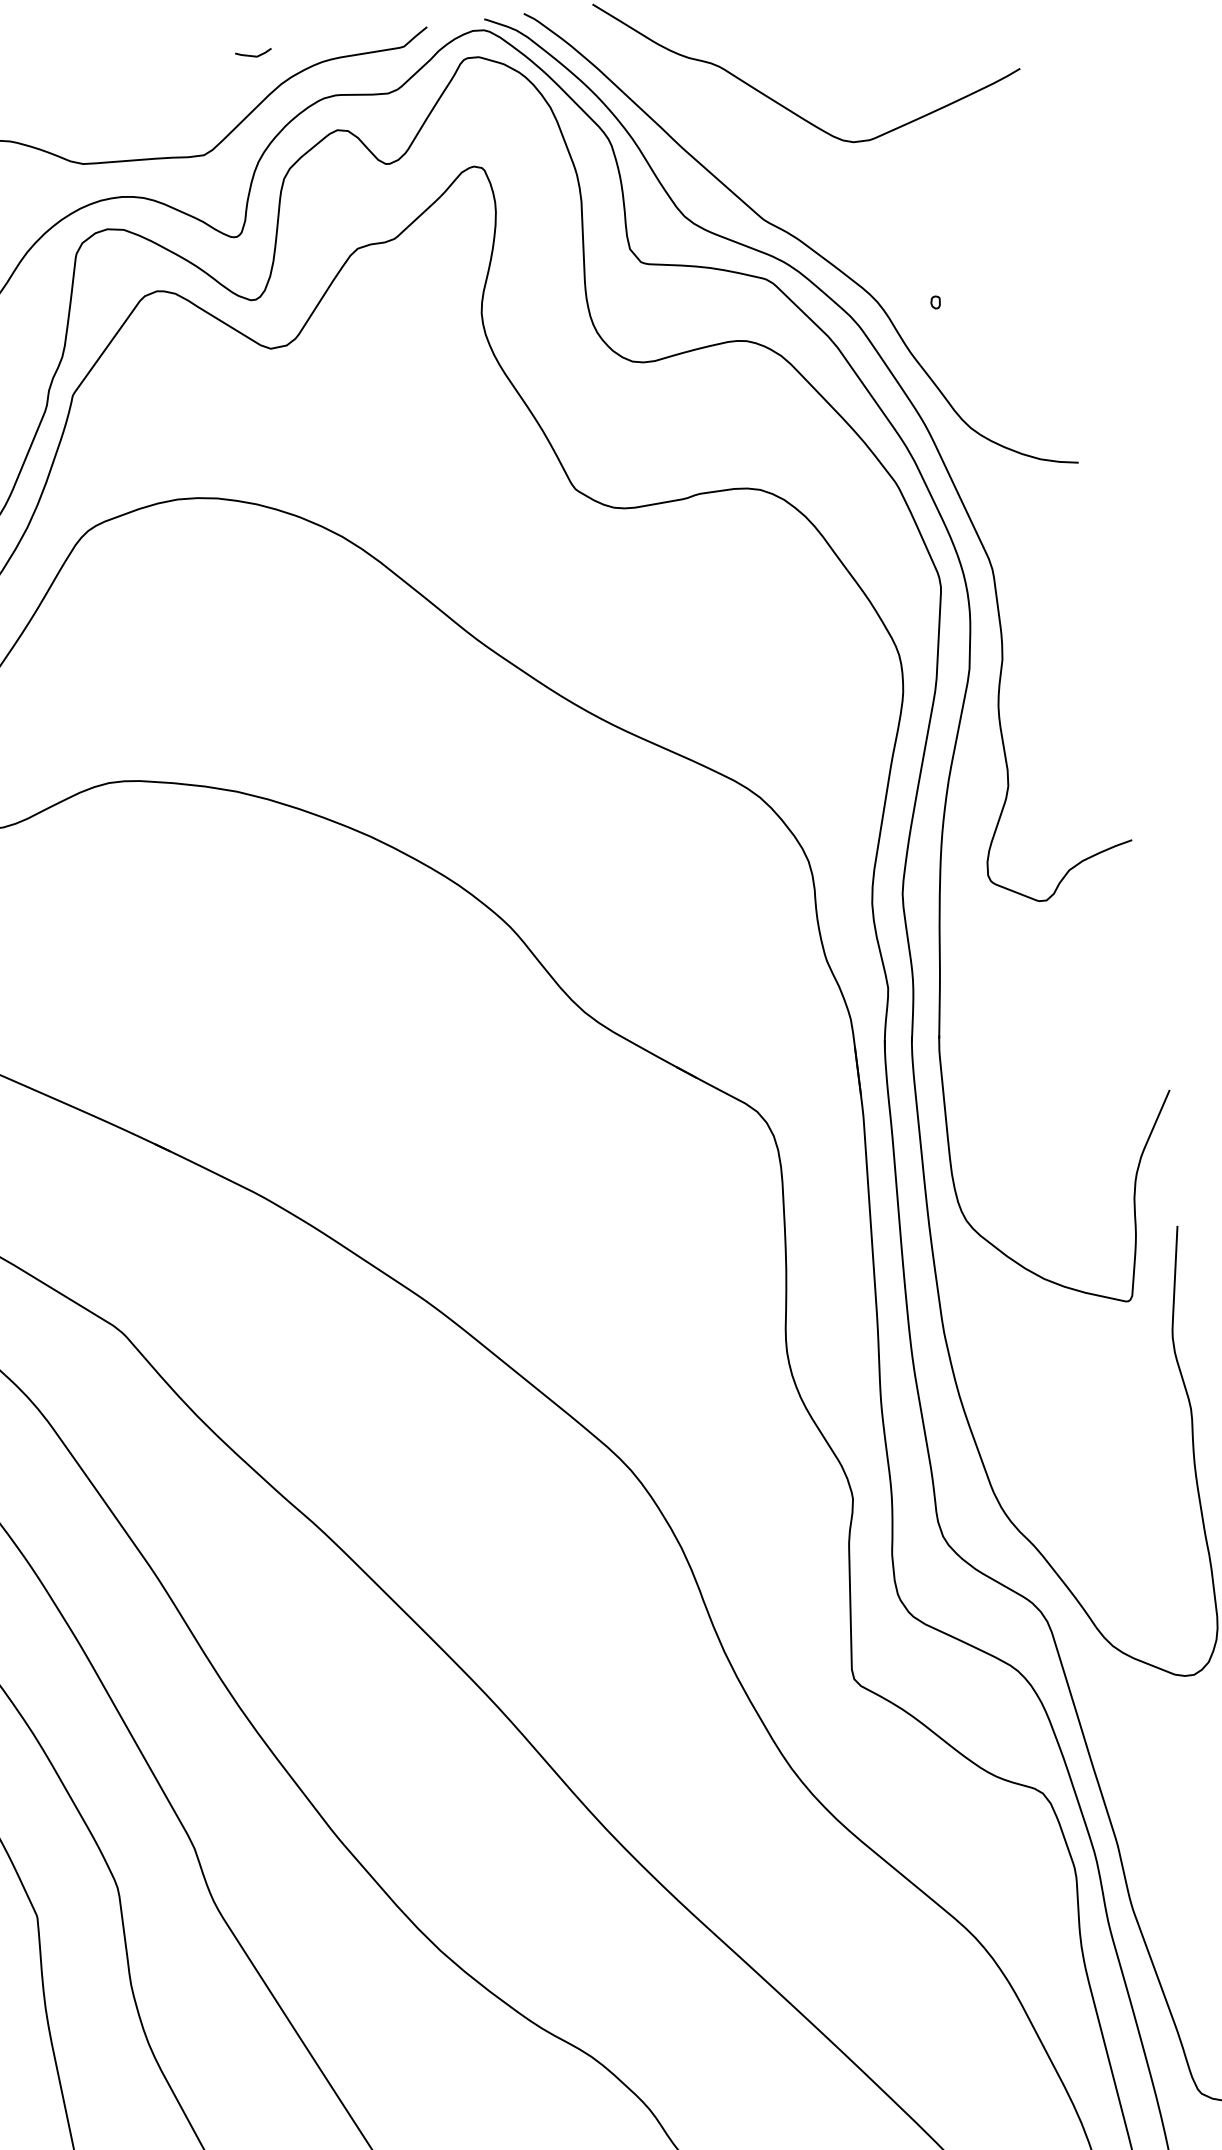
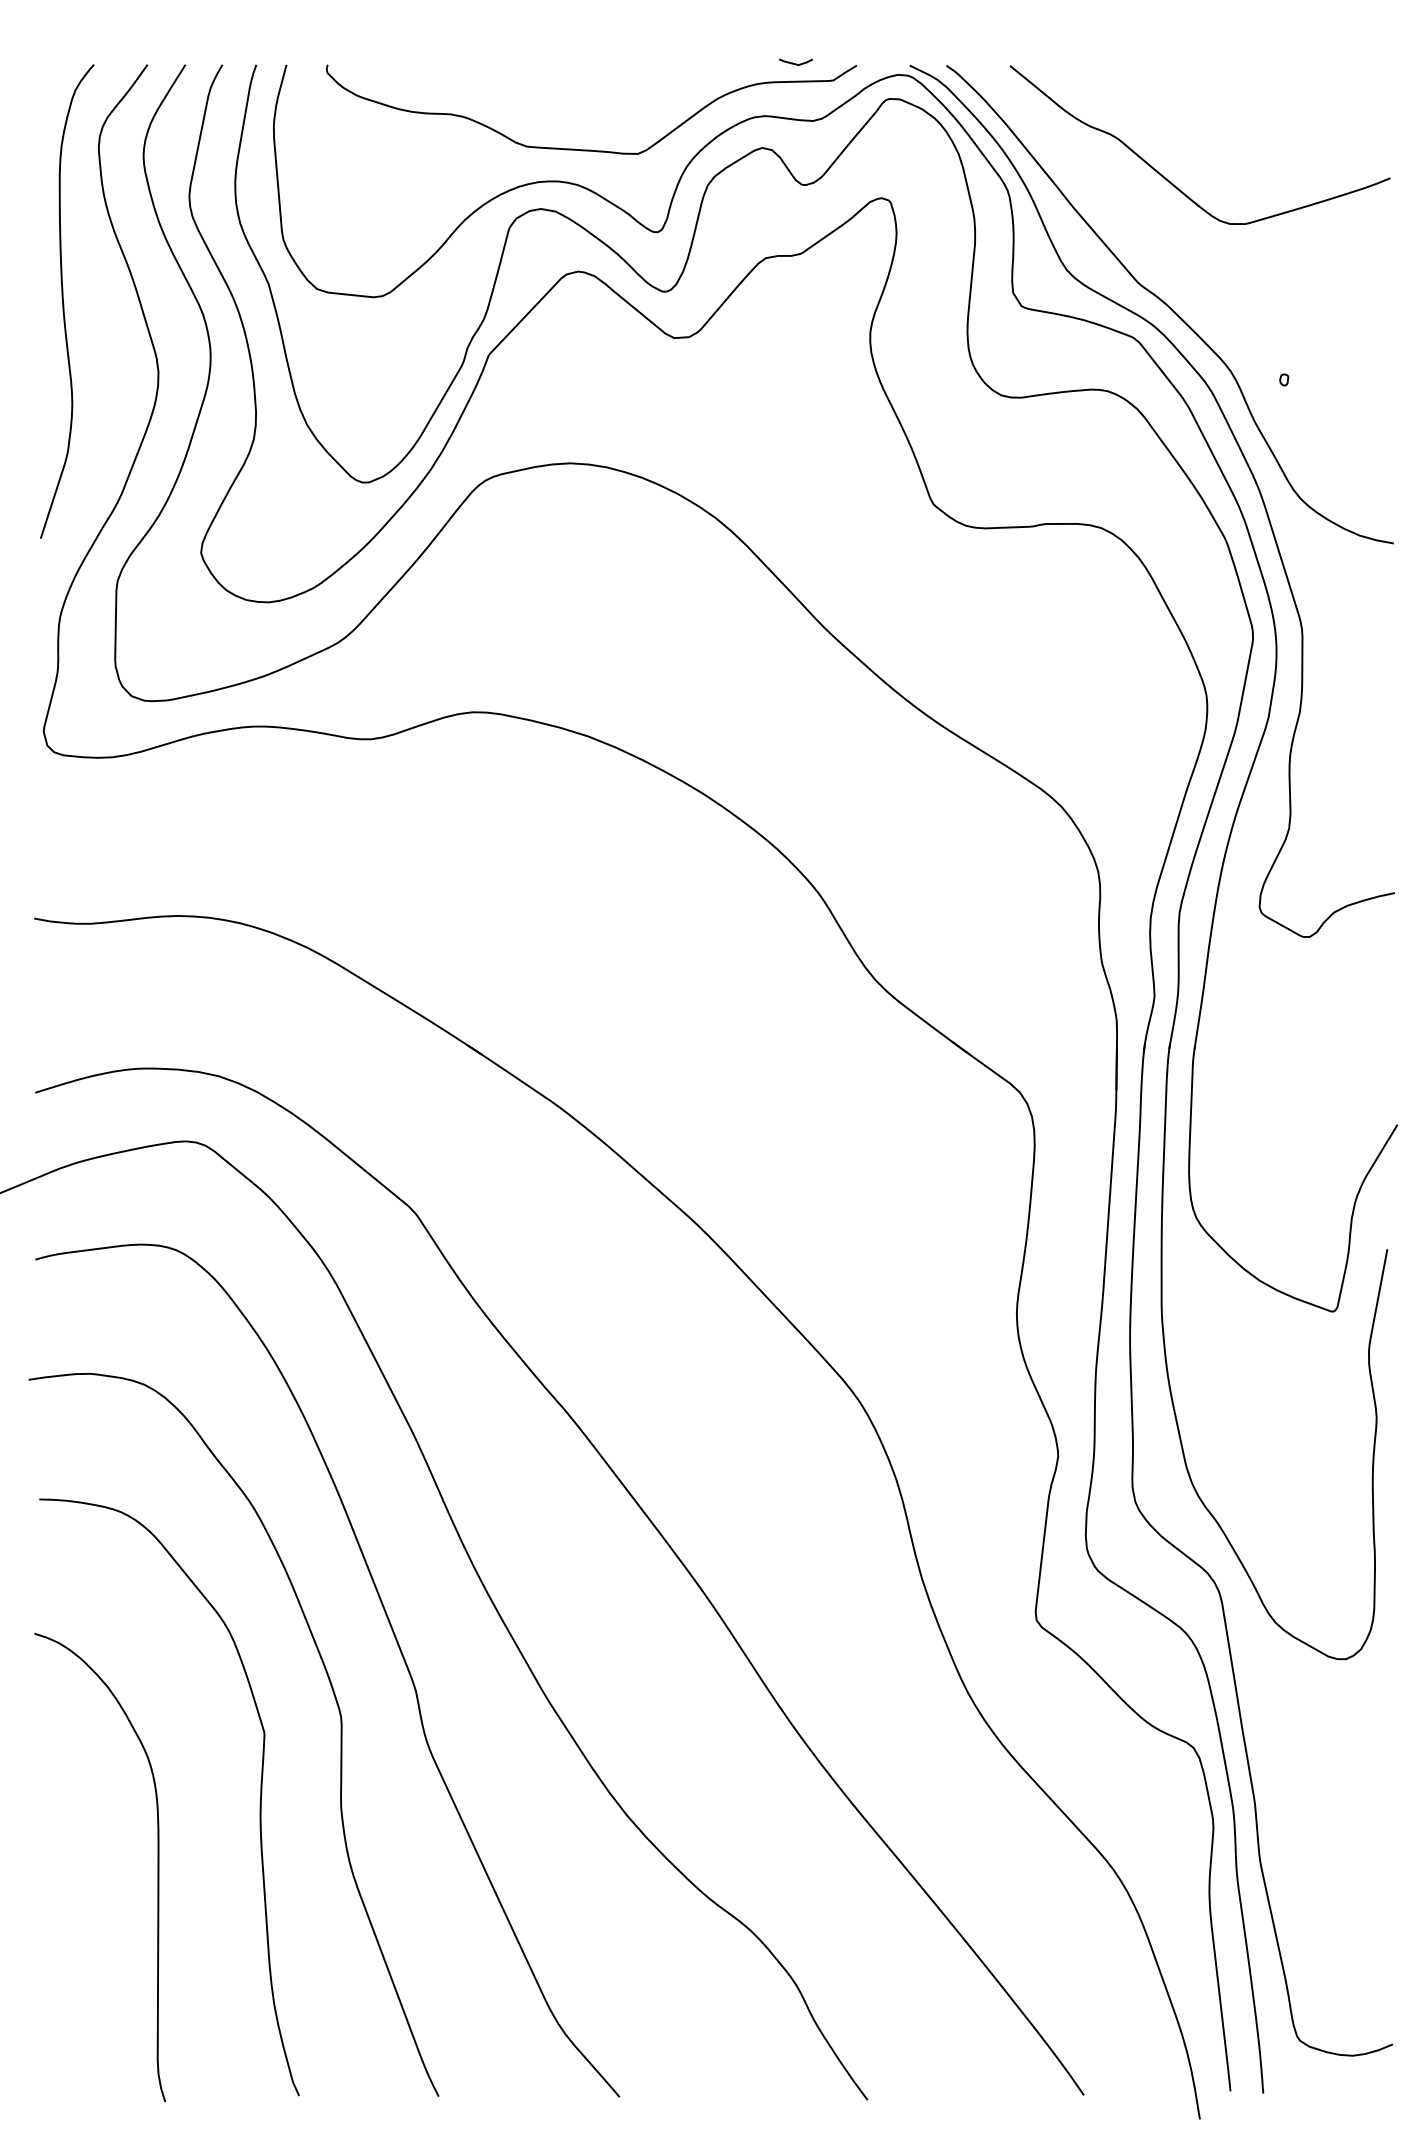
curve: (253, 55) -> (795, 63), moved

